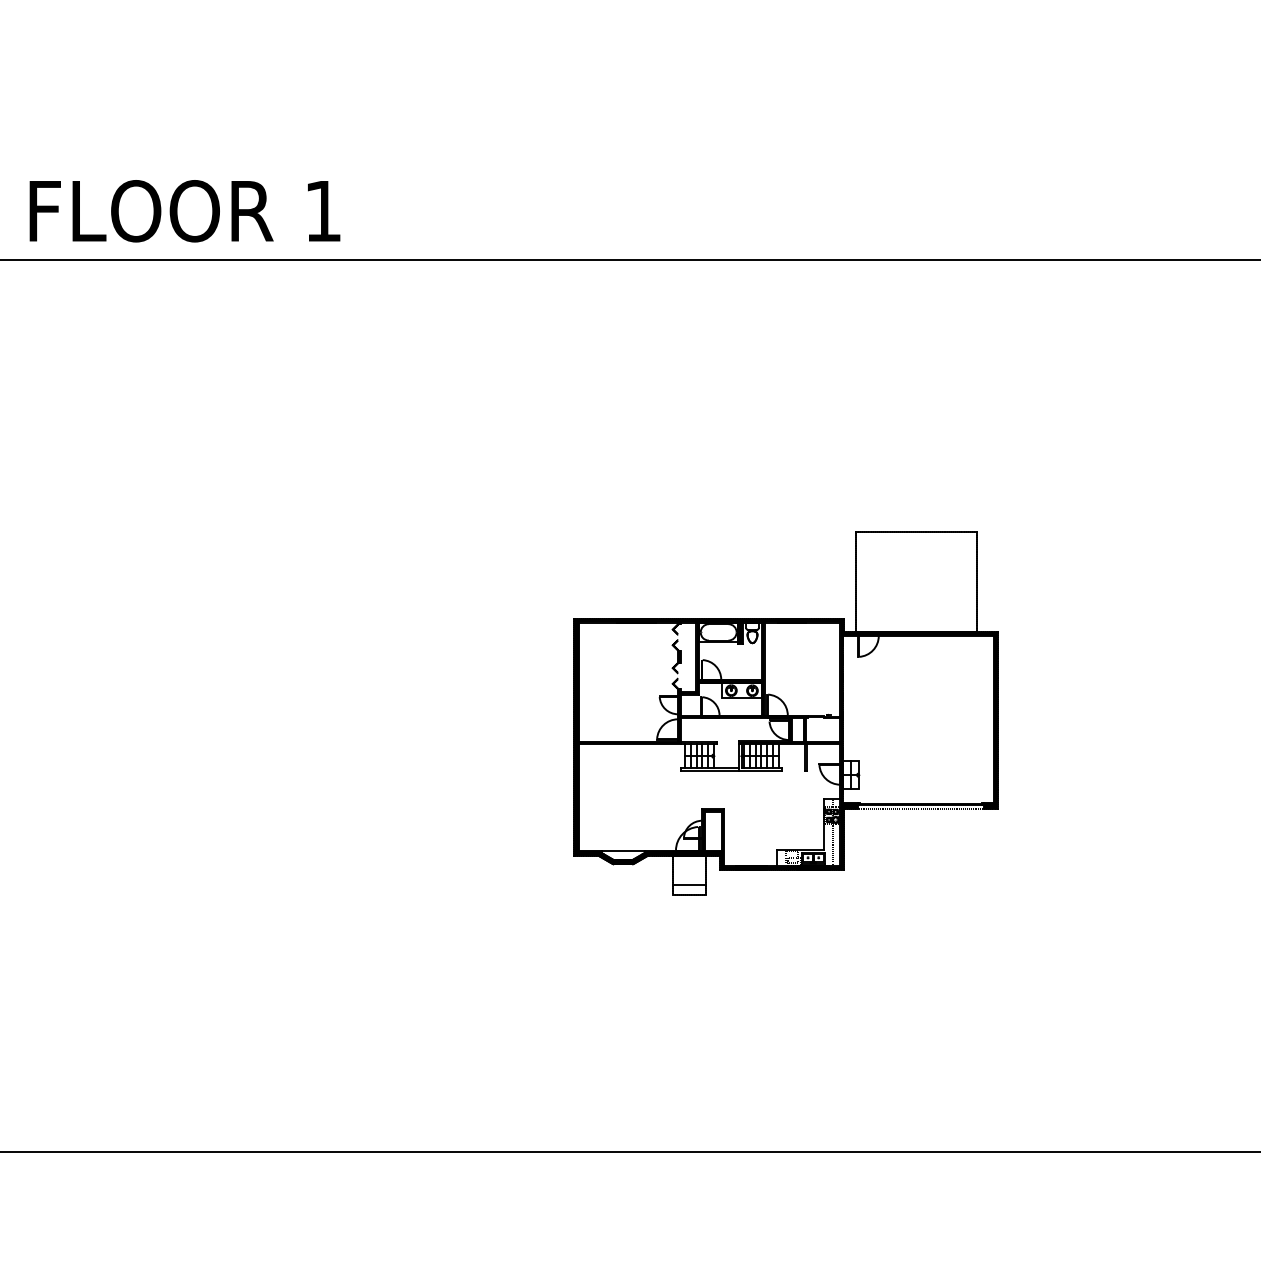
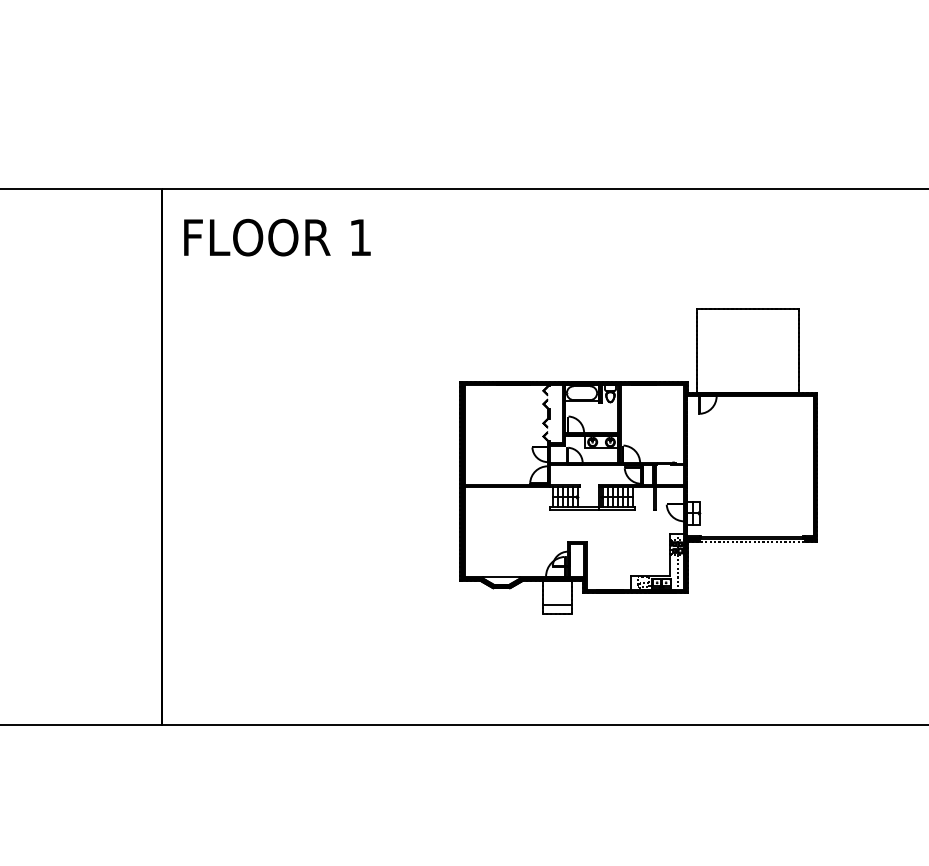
text: (185, 210) -> (277, 237), moved
part: (785, 713) -> (638, 461), size x1.4

